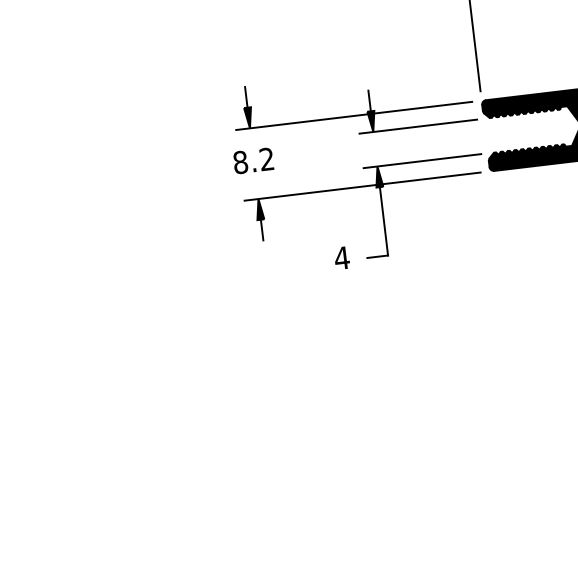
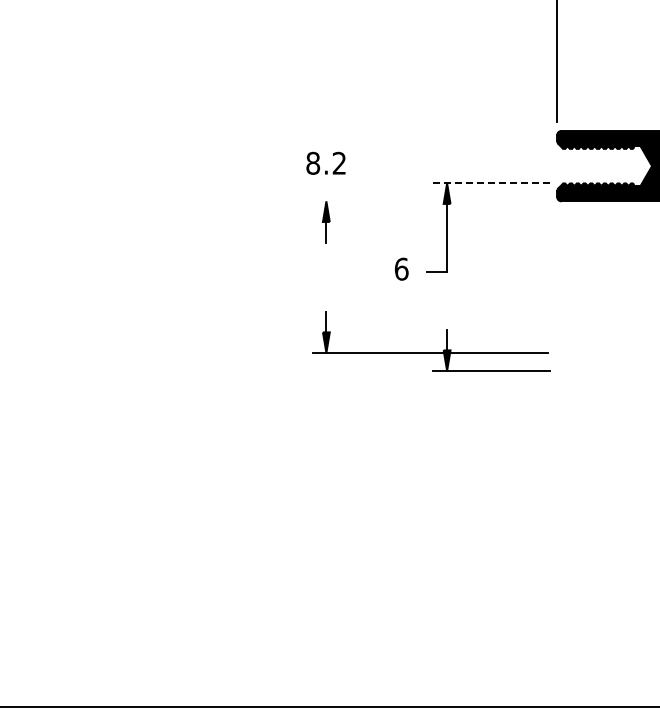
part: (355, 115) -> (431, 352), moved
line: (422, 161) -> (491, 183), solid -> dashed
line: (361, 186) -> (429, 201), removed
text: (341, 257) -> (401, 268), 4 -> 6

